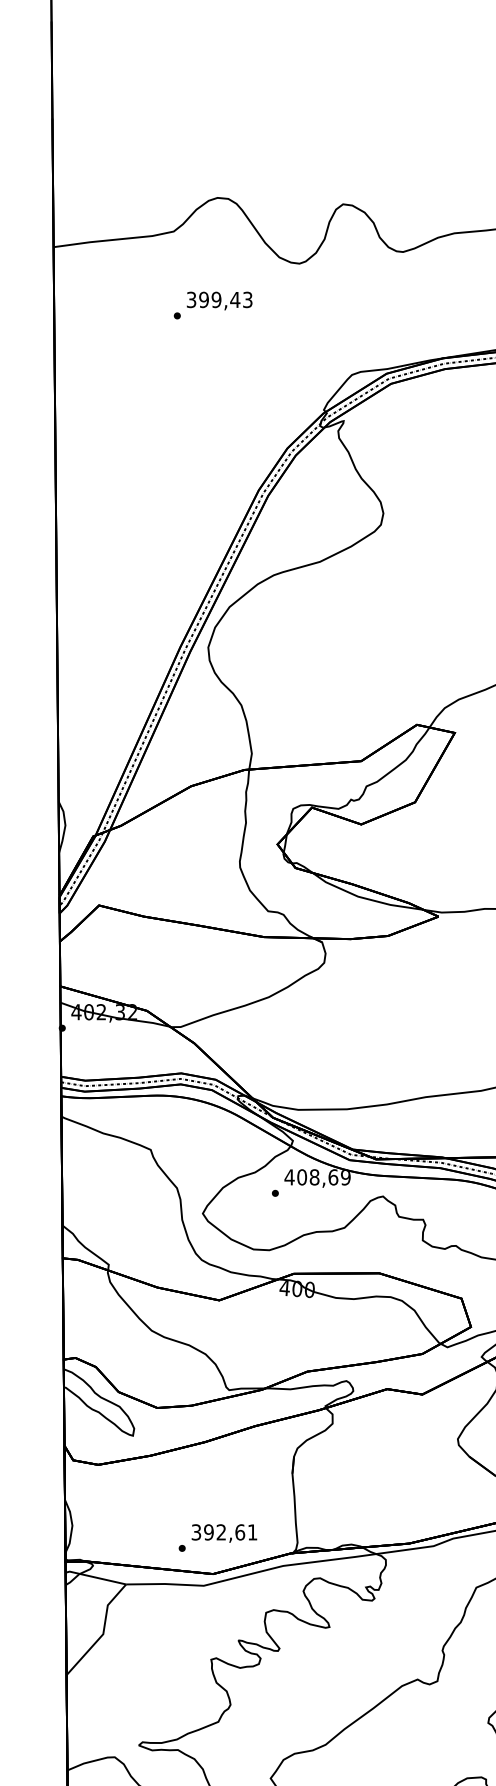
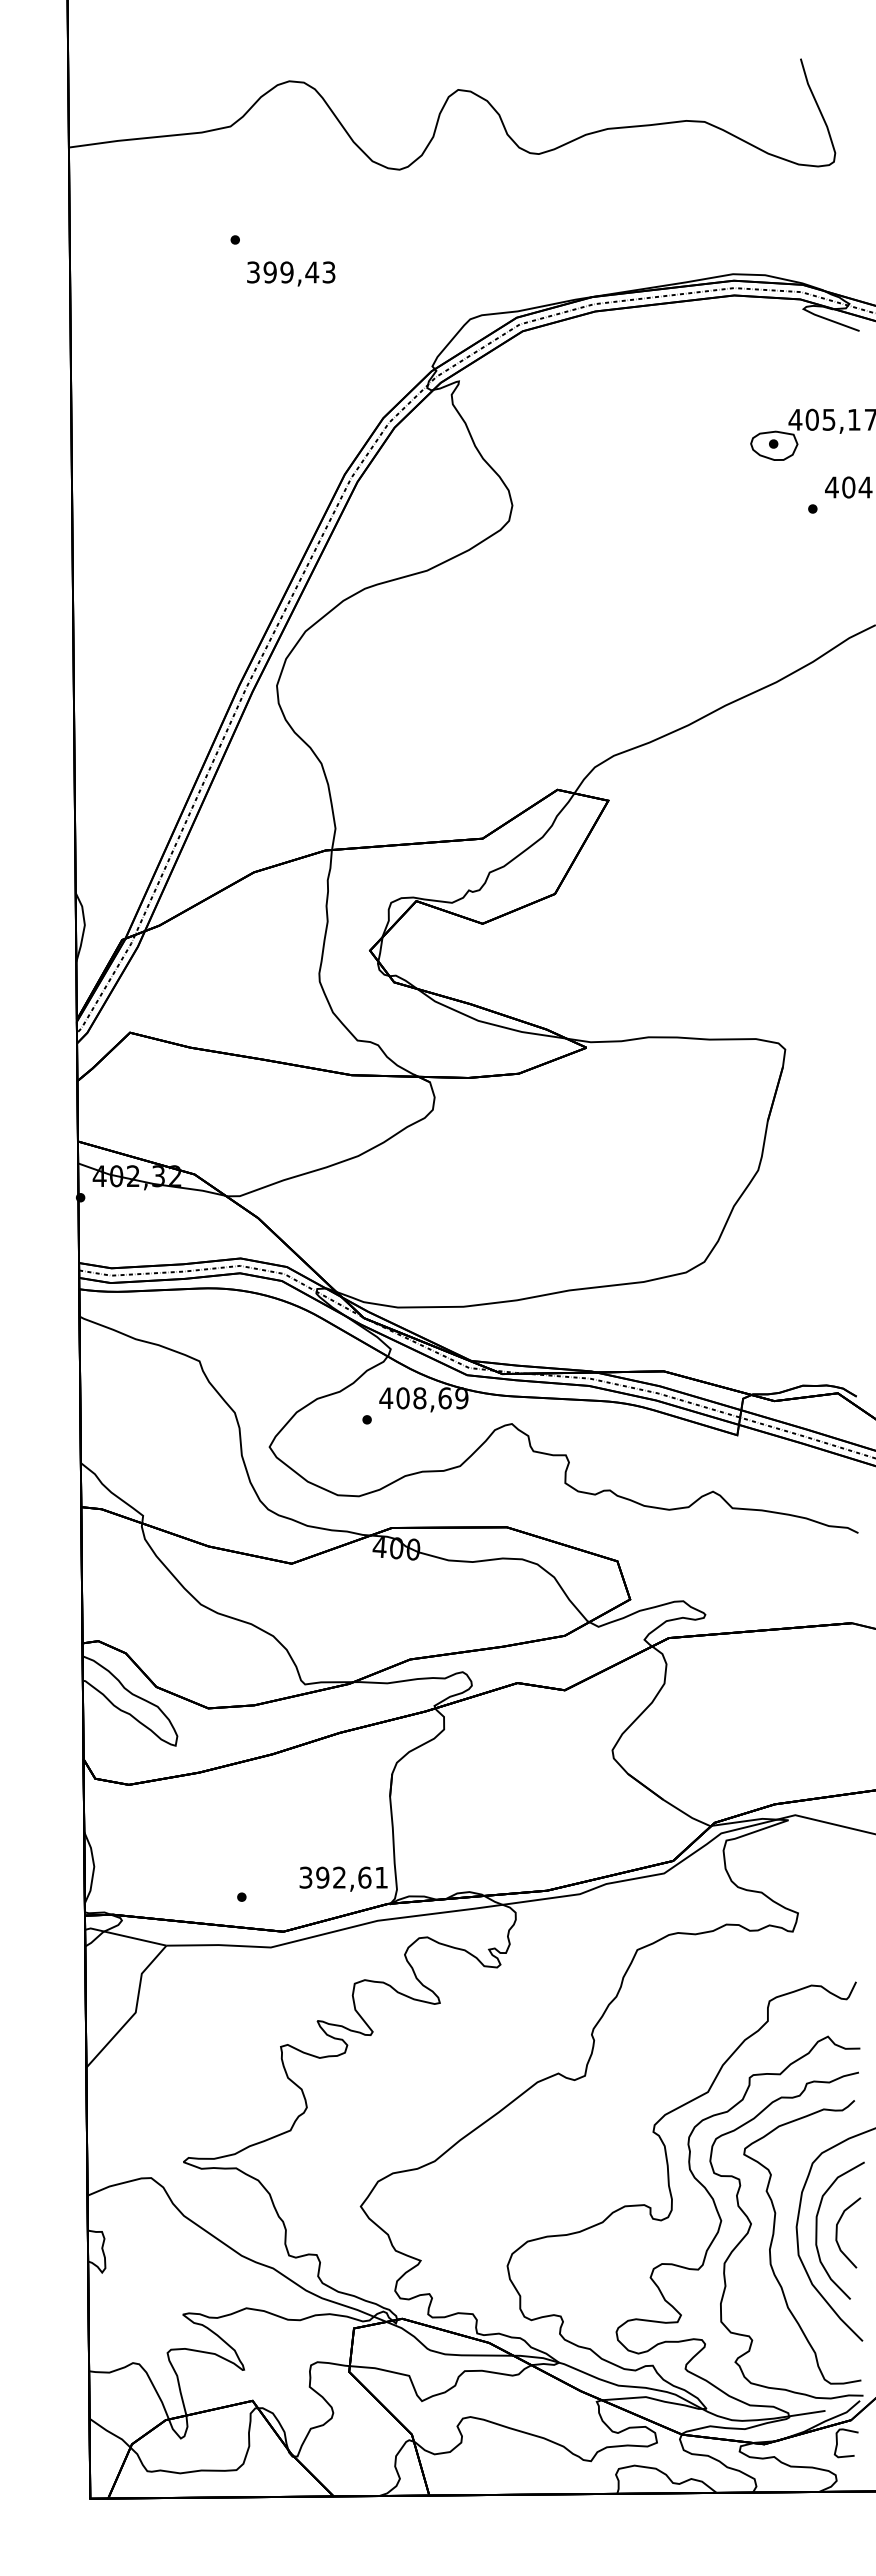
text: (219, 300) -> (291, 273), moved
text: (224, 1533) -> (343, 1878), moved

